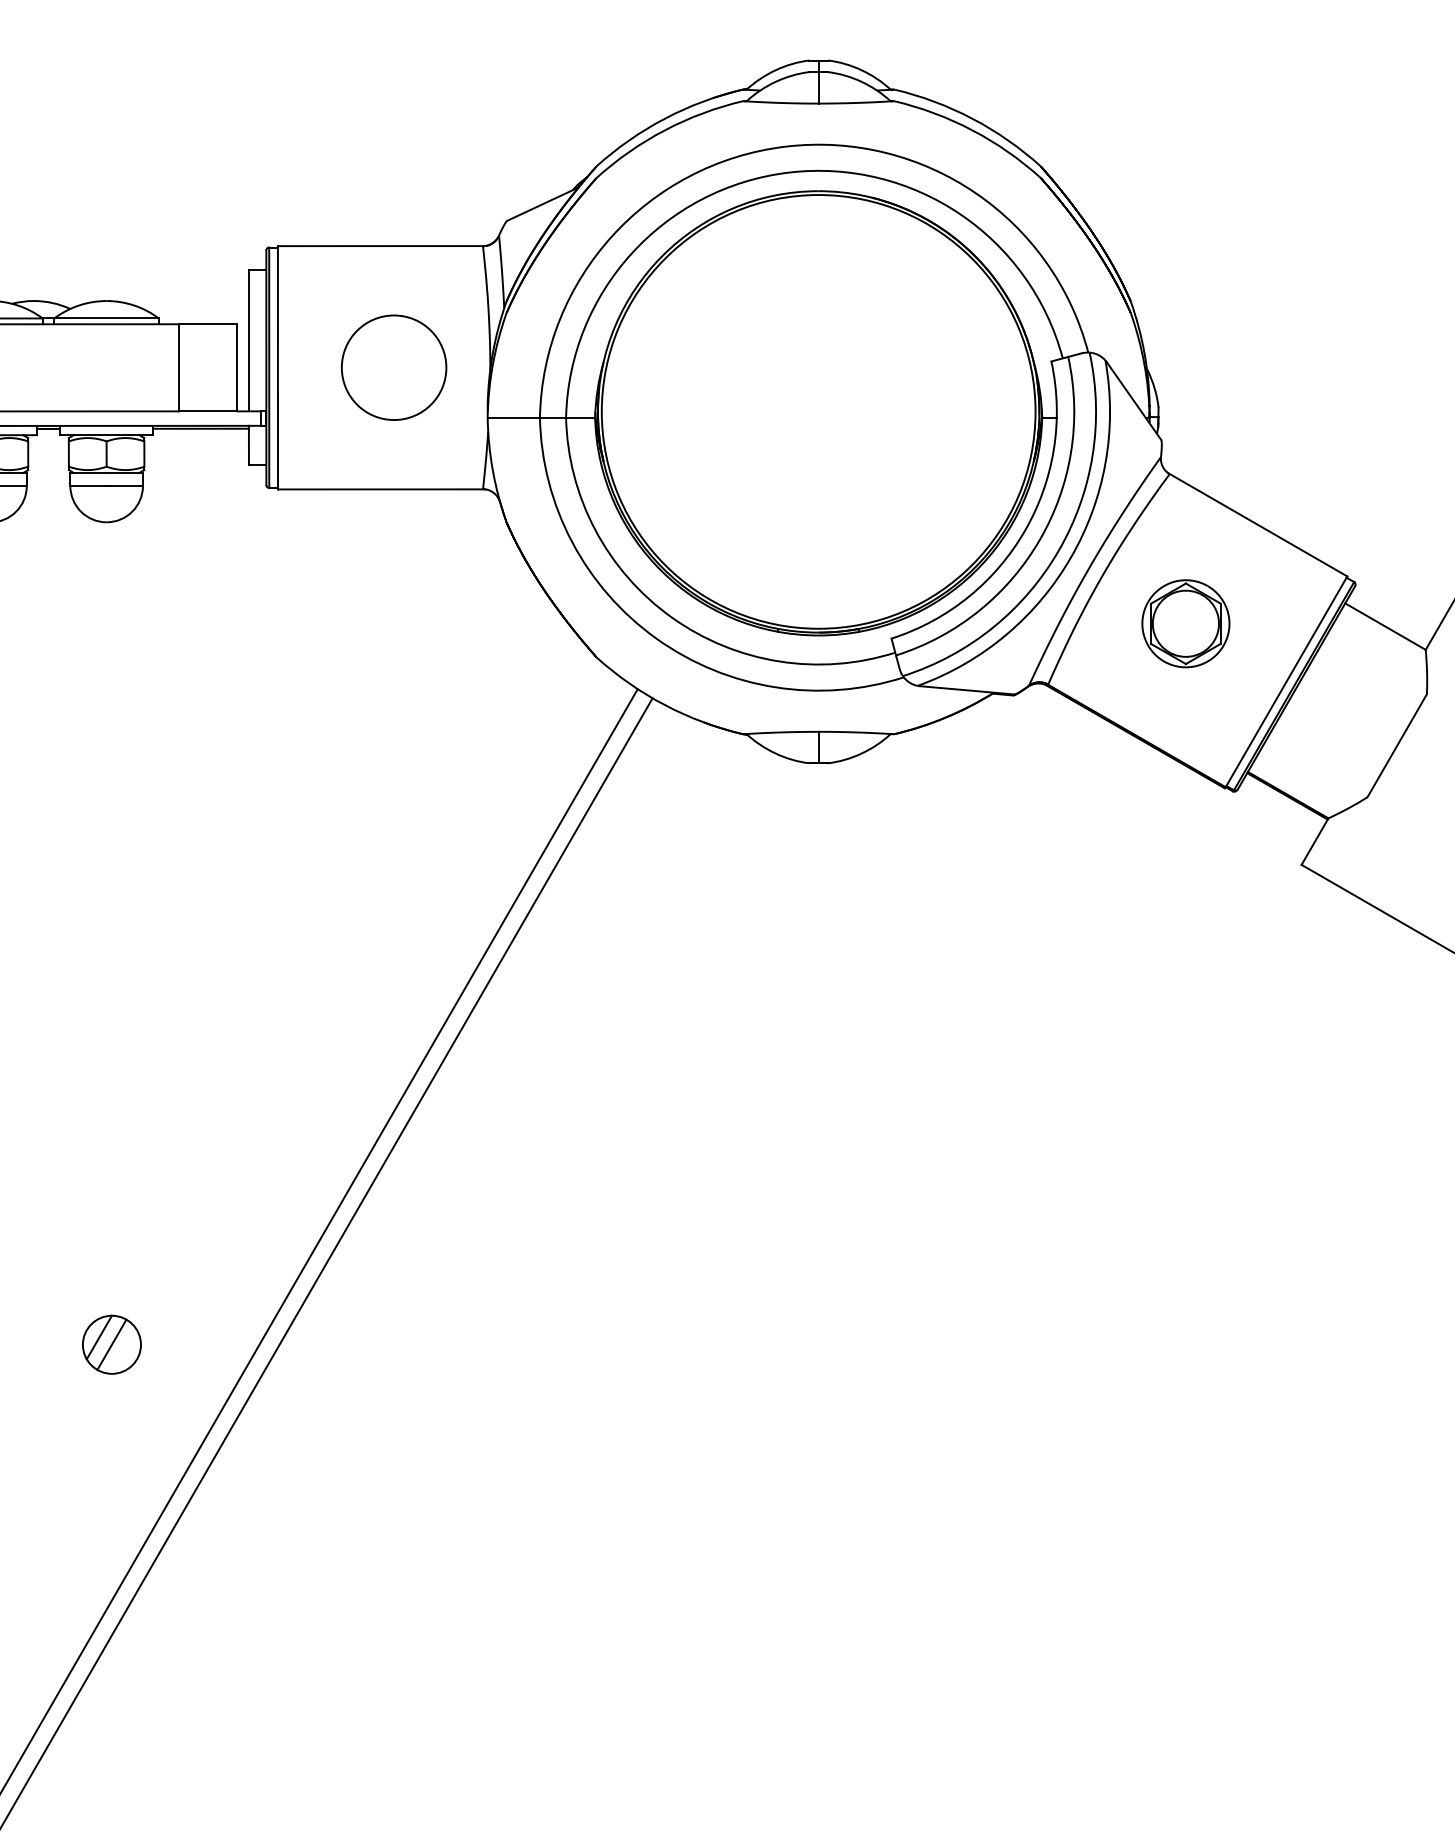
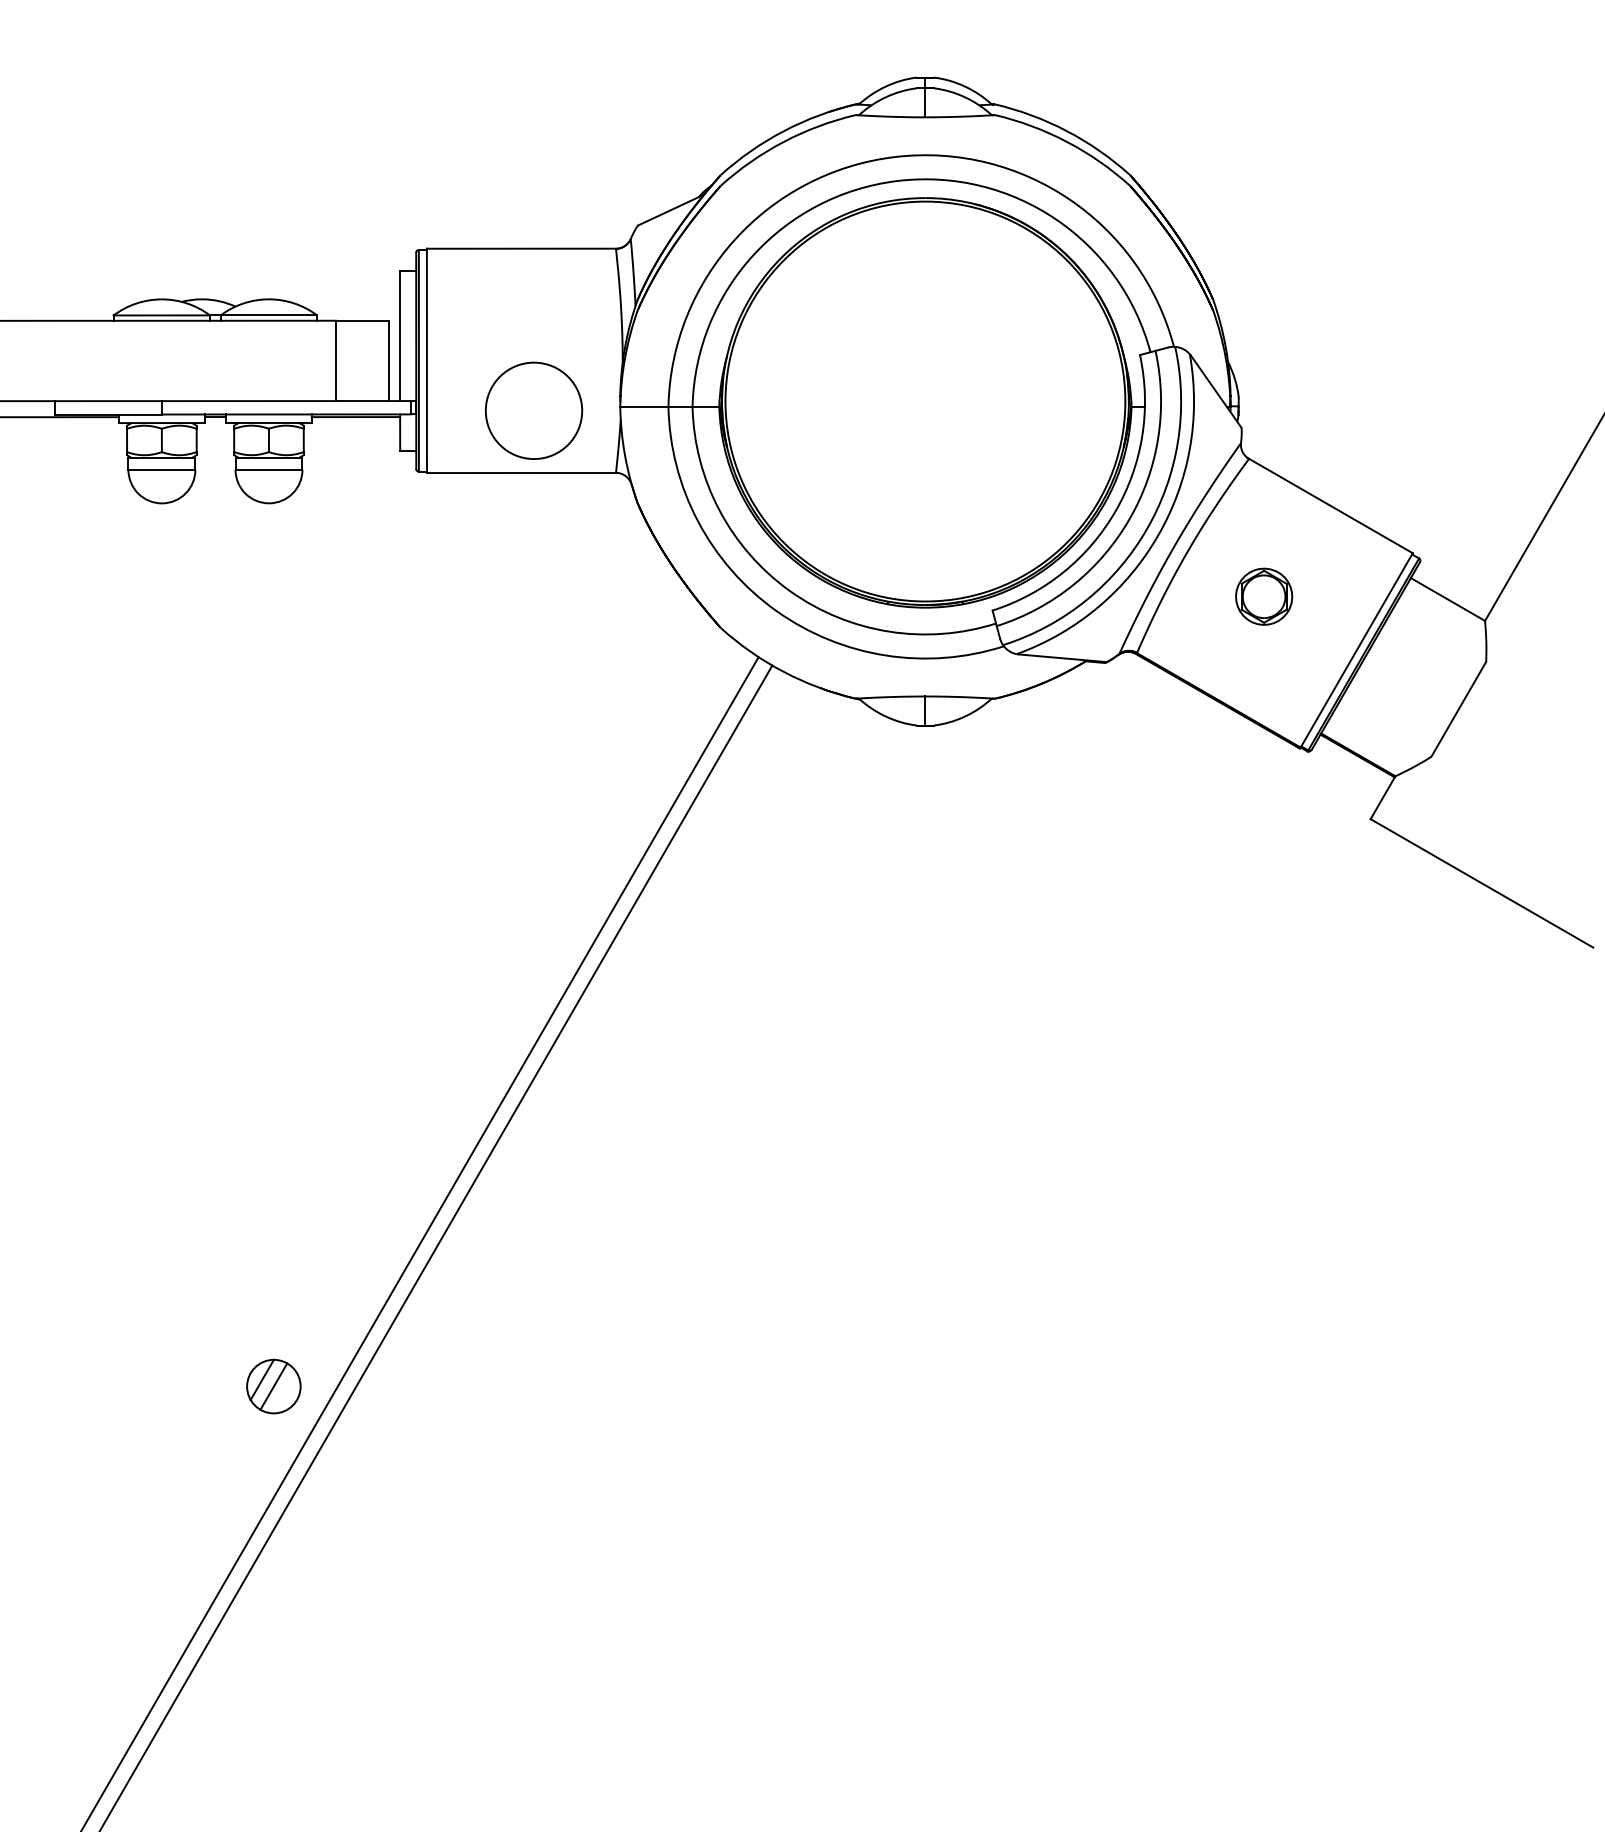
circle: (393, 367) -> (533, 410), moved
part: (1186, 623) -> (1264, 596), size x0.7
part: (111, 1344) -> (273, 1386), moved

